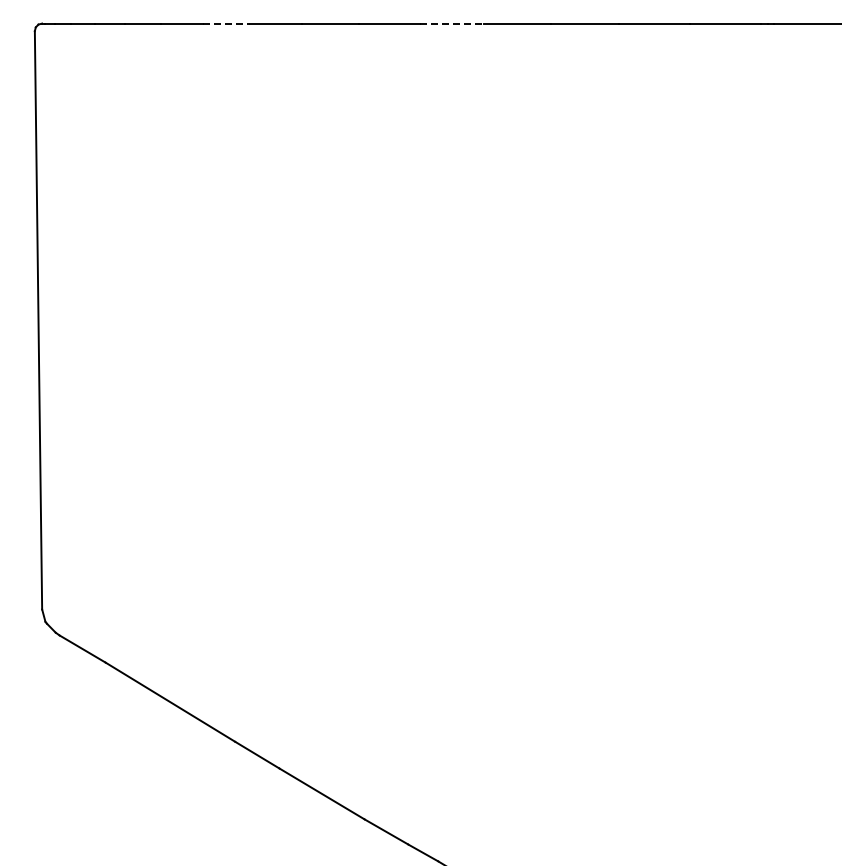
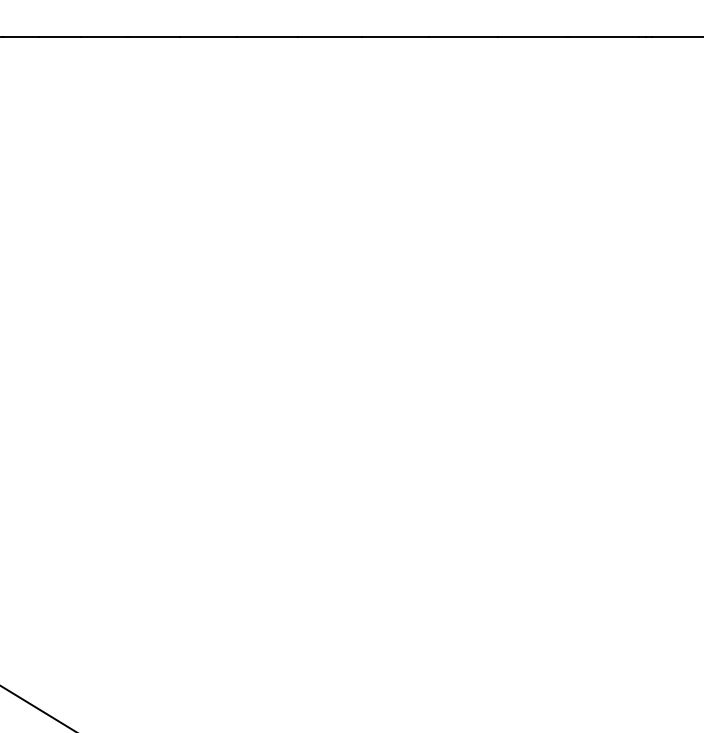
line: (226, 23) -> (104, 36), dashed -> solid
line: (452, 23) -> (330, 36), dashed -> solid

